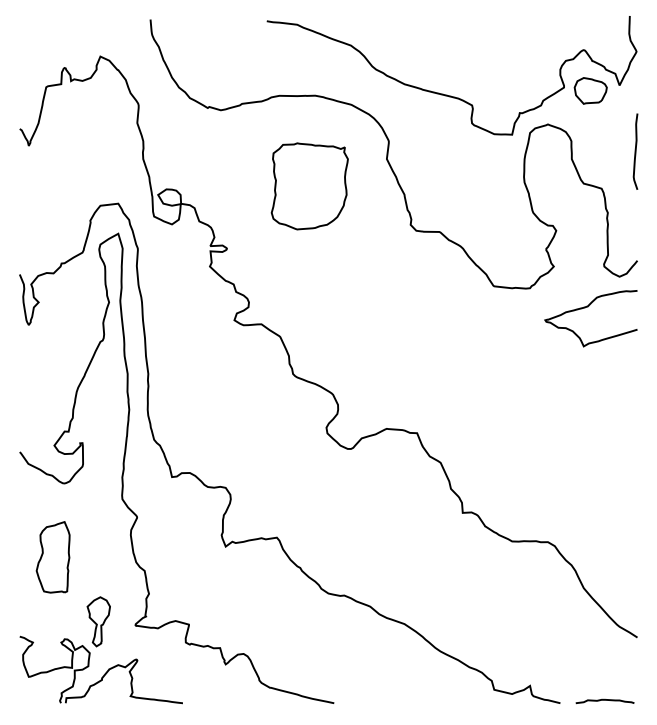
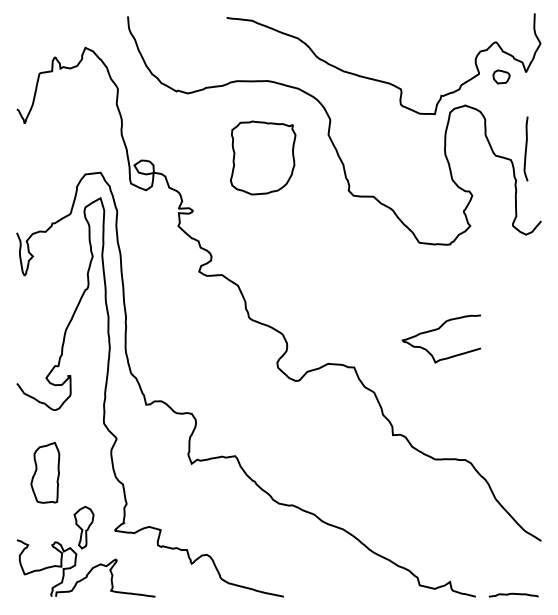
part: (590, 90) -> (501, 76), size x0.6
curve: (635, 151) -> (526, 148), moved
curve: (588, 307) -> (439, 329), moved

